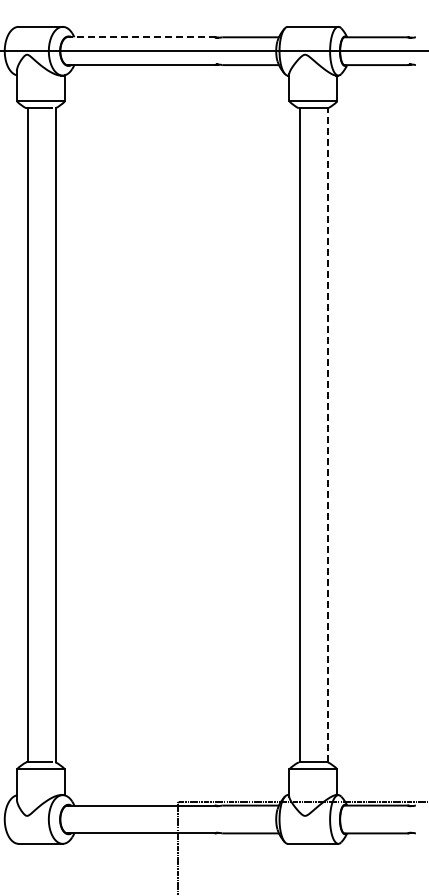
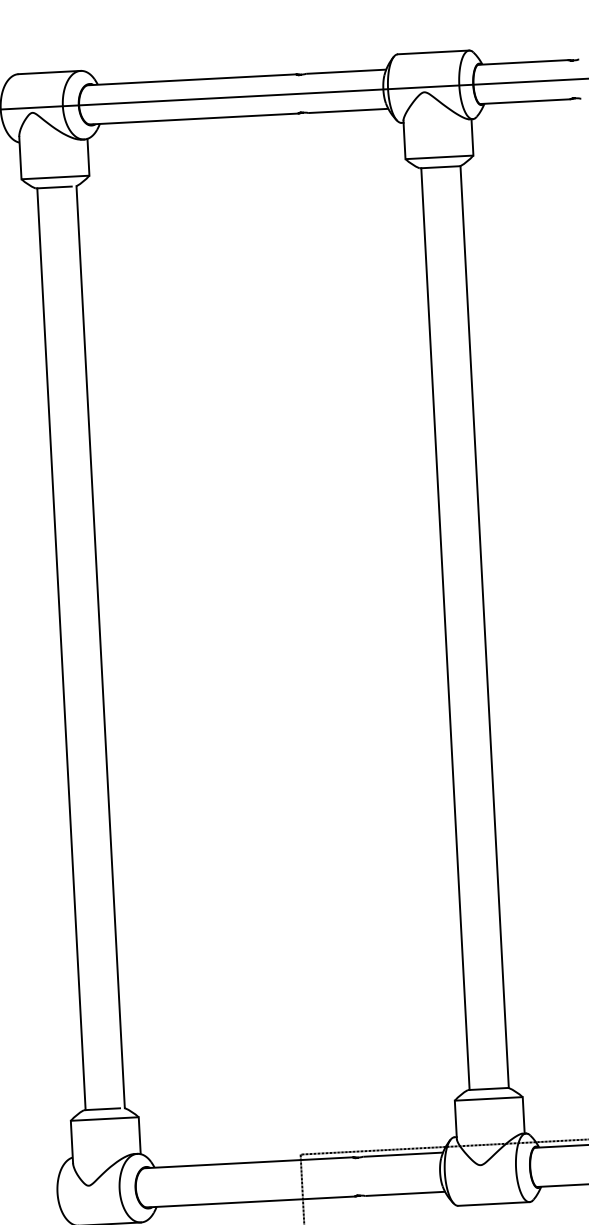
line: (140, 37) -> (191, 80), dashed -> solid
line: (327, 434) -> (483, 625), dashed -> solid

